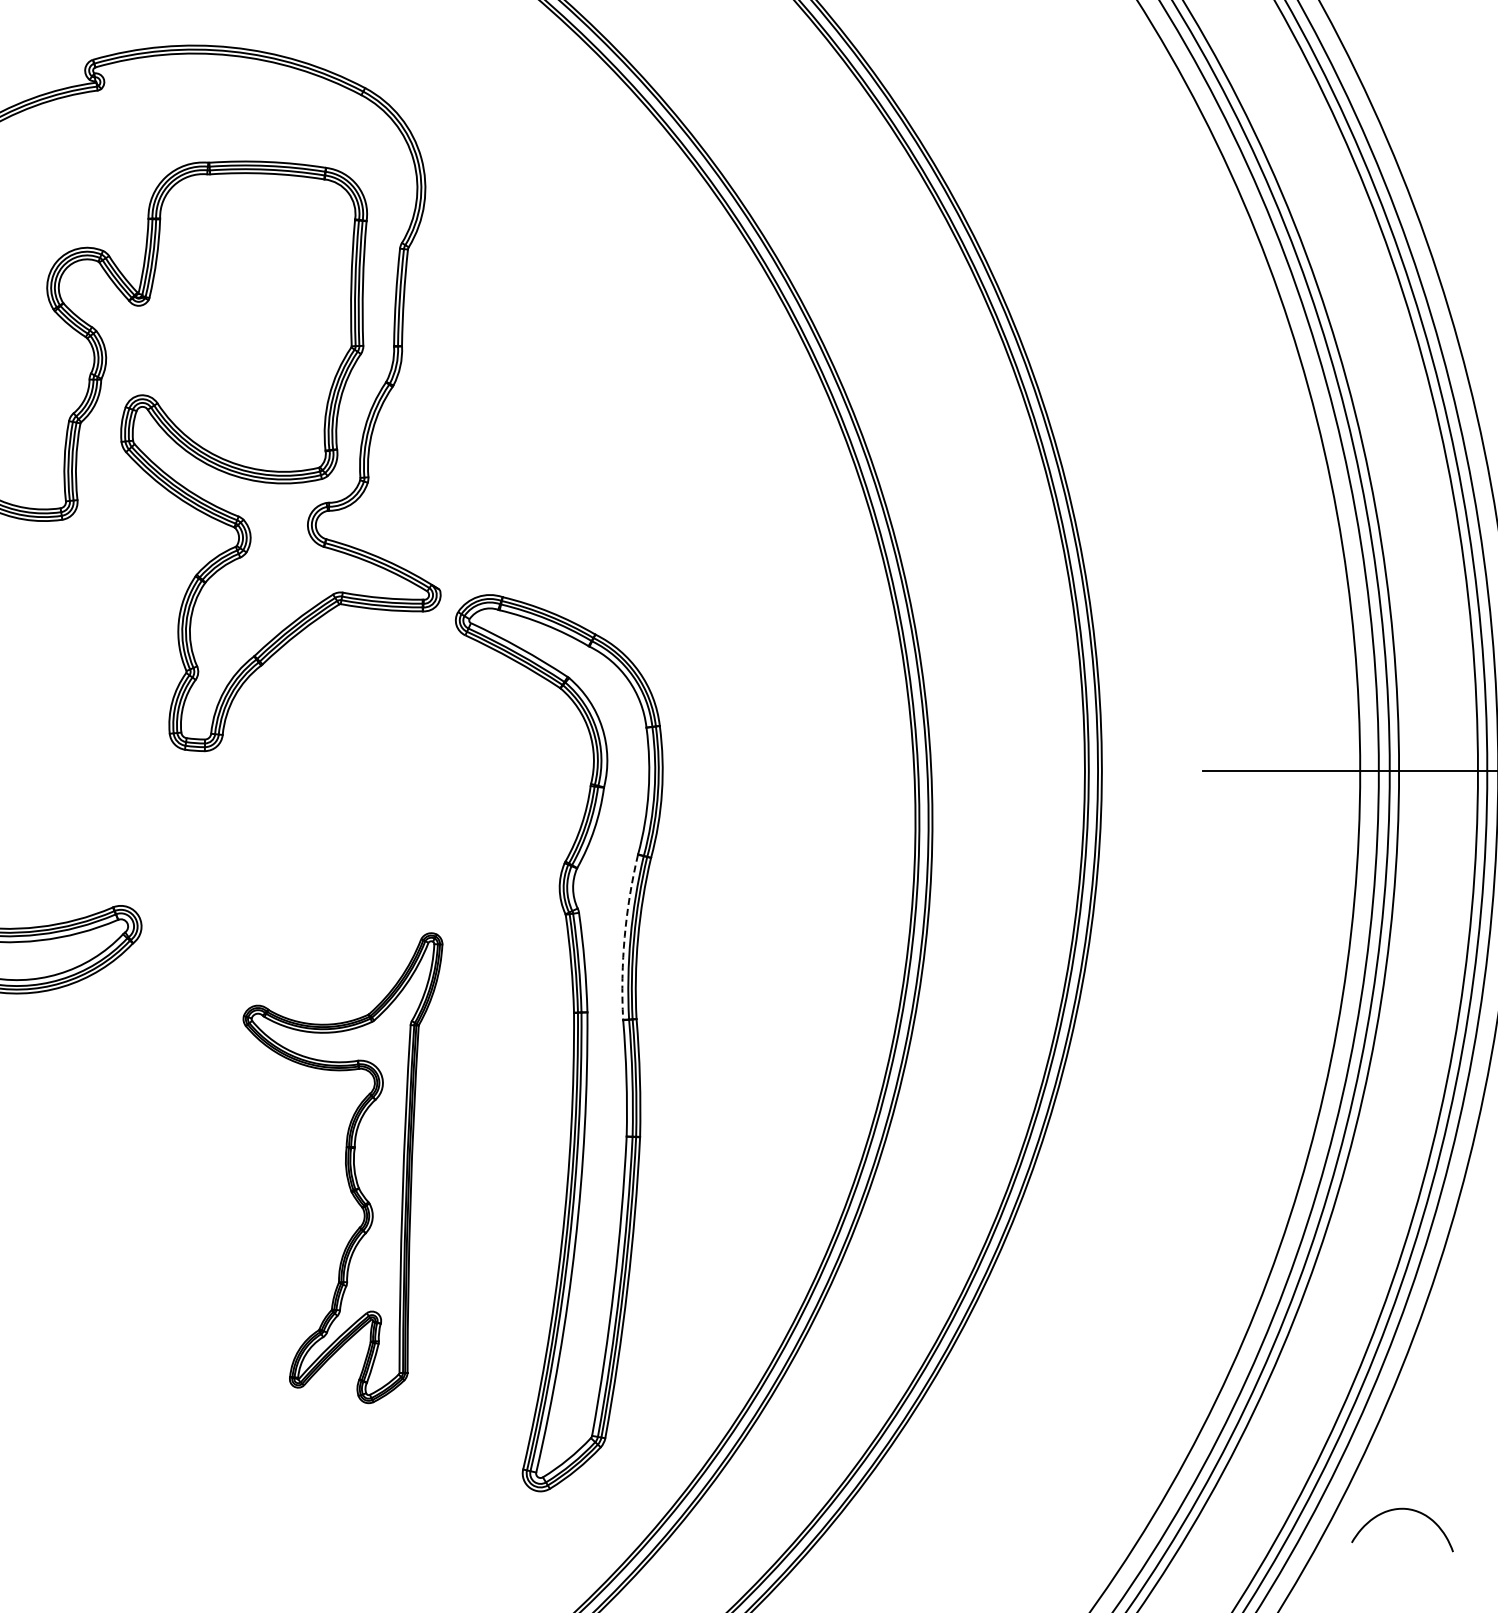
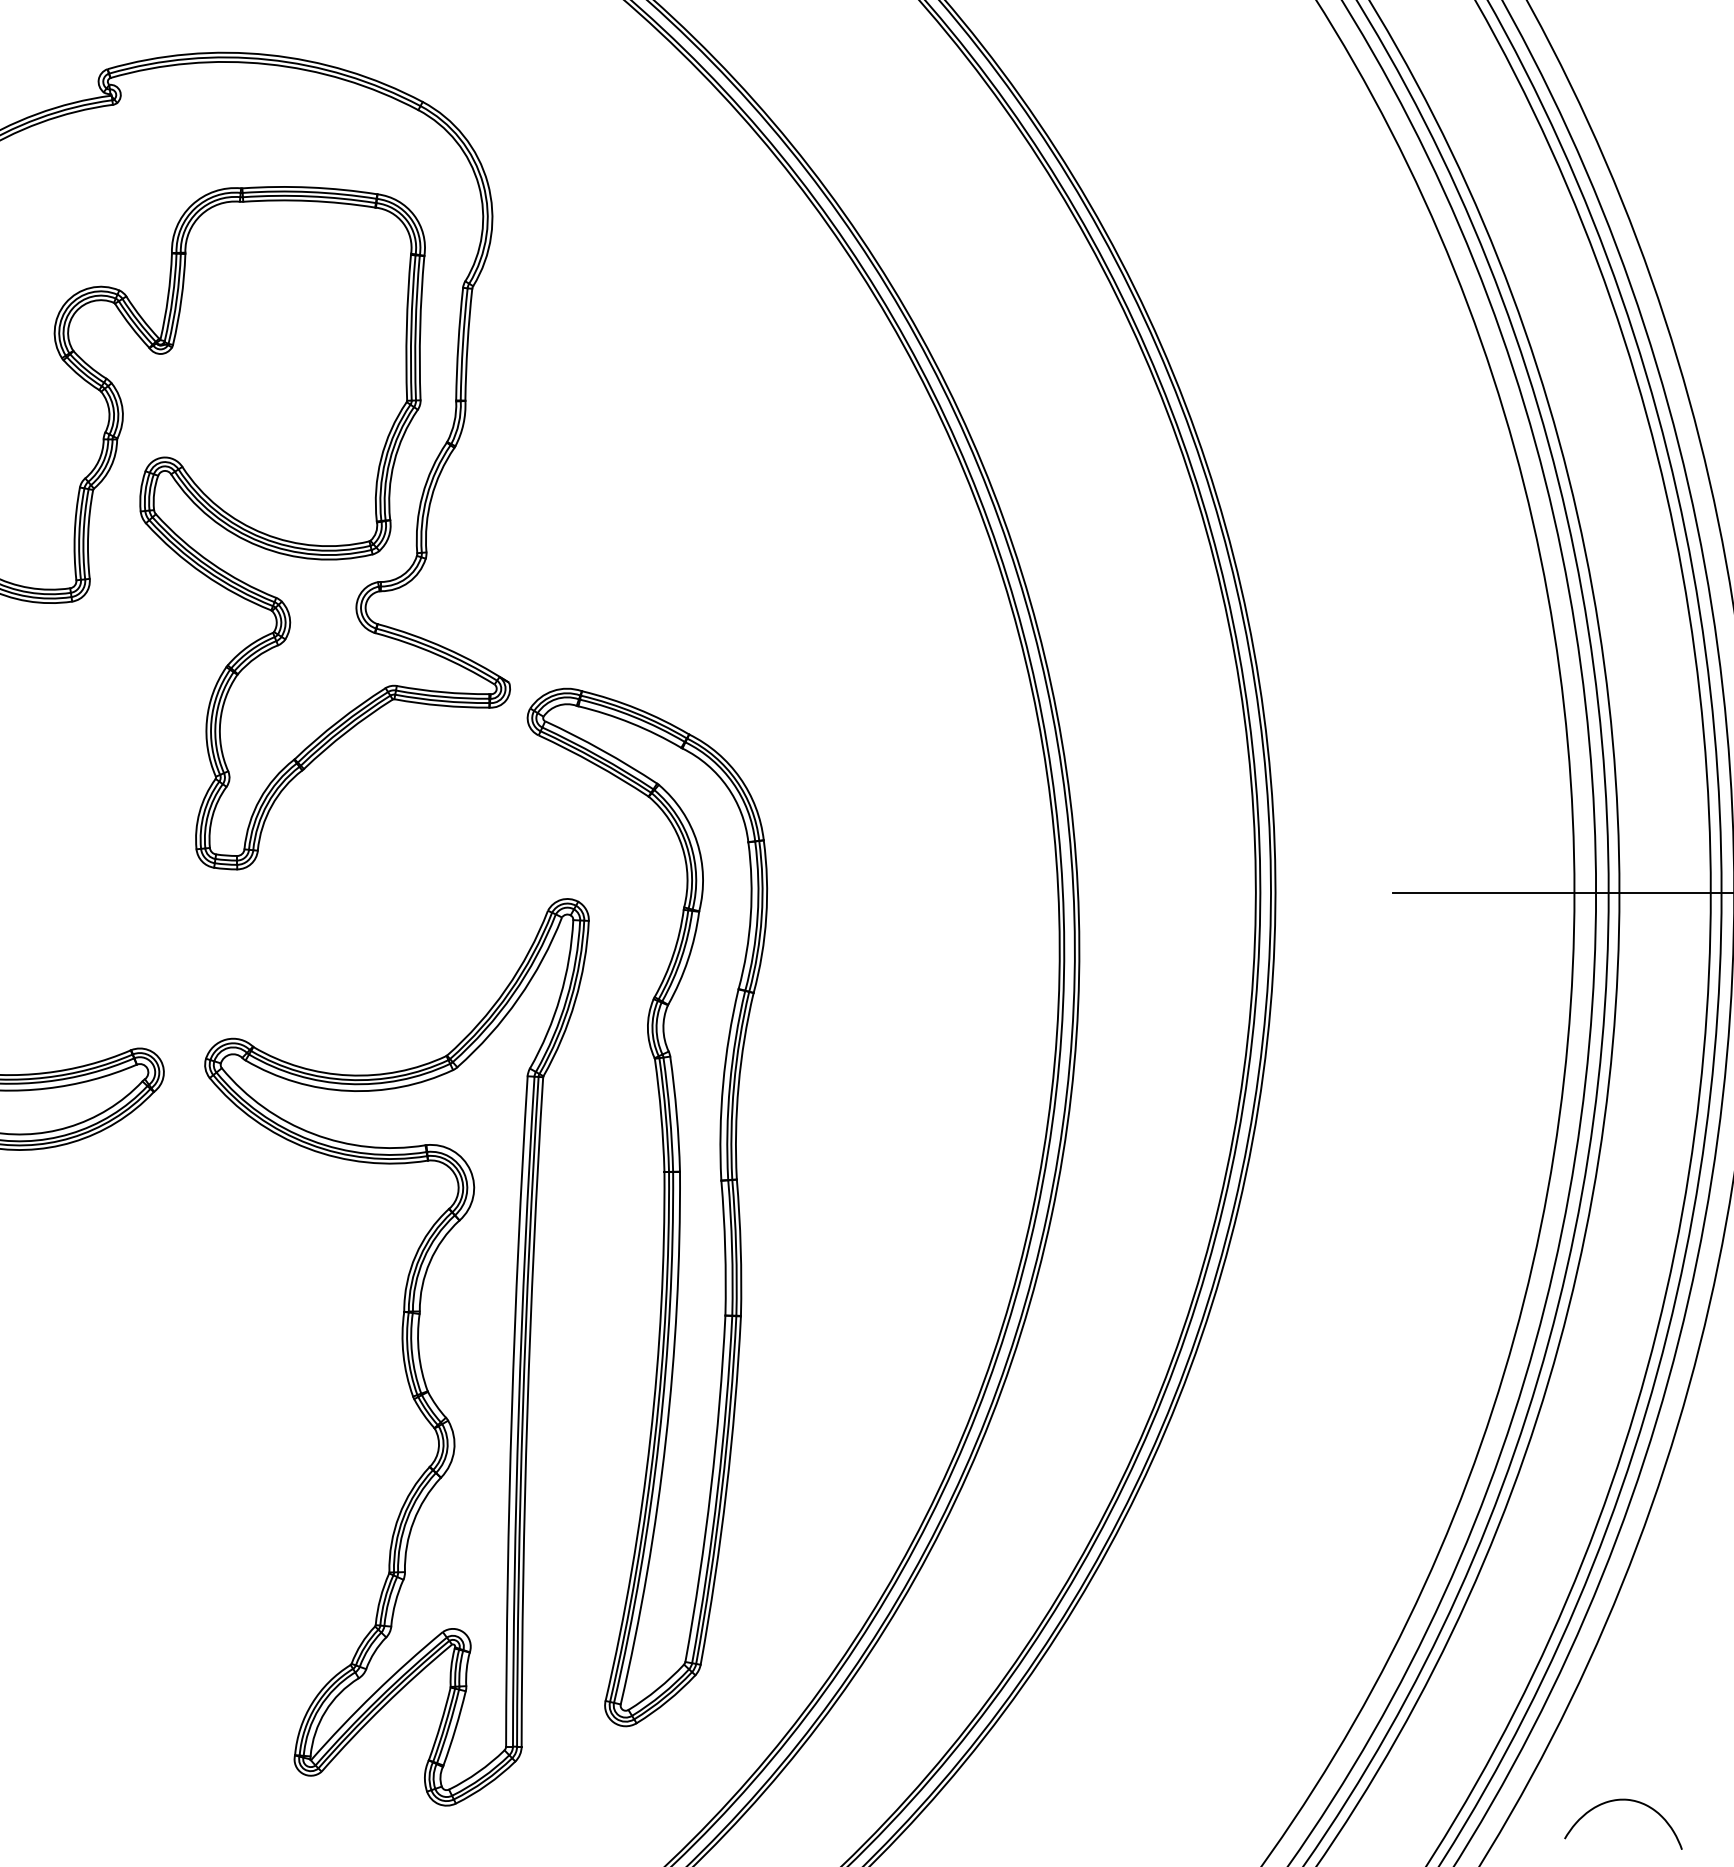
arc: (624, 936) -> (722, 1083), dashed -> solid
part: (342, 1167) -> (396, 1351), size x1.67
curve: (1408, 1510) -> (1630, 1801), moved

